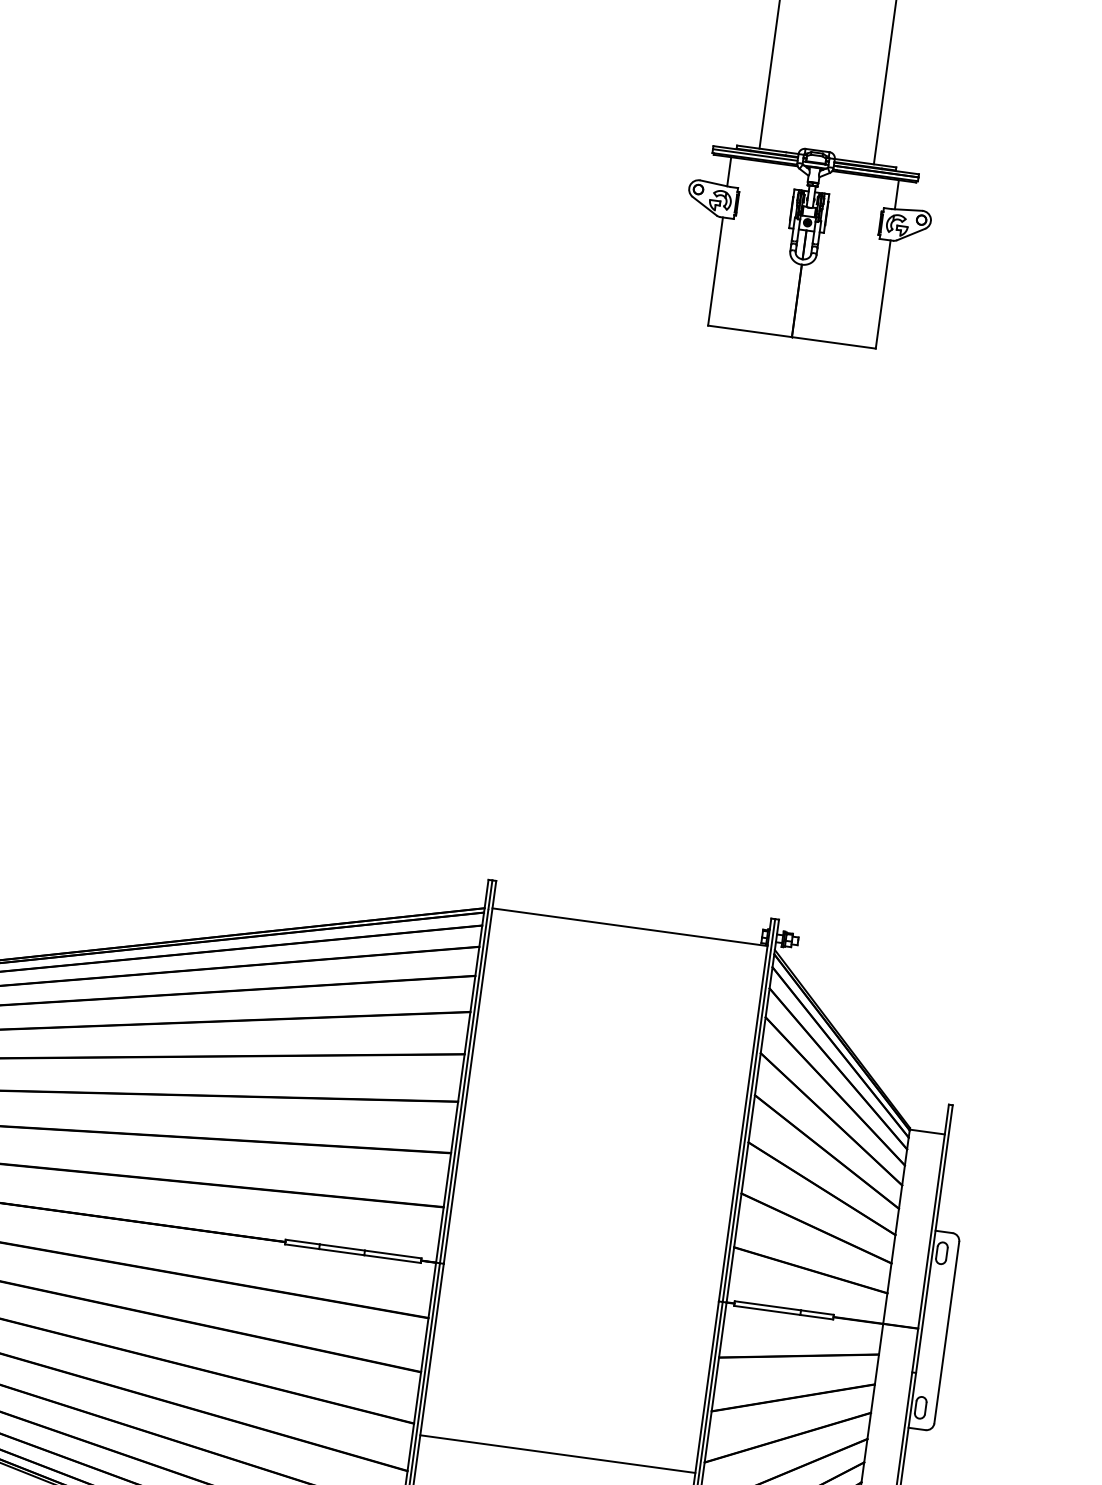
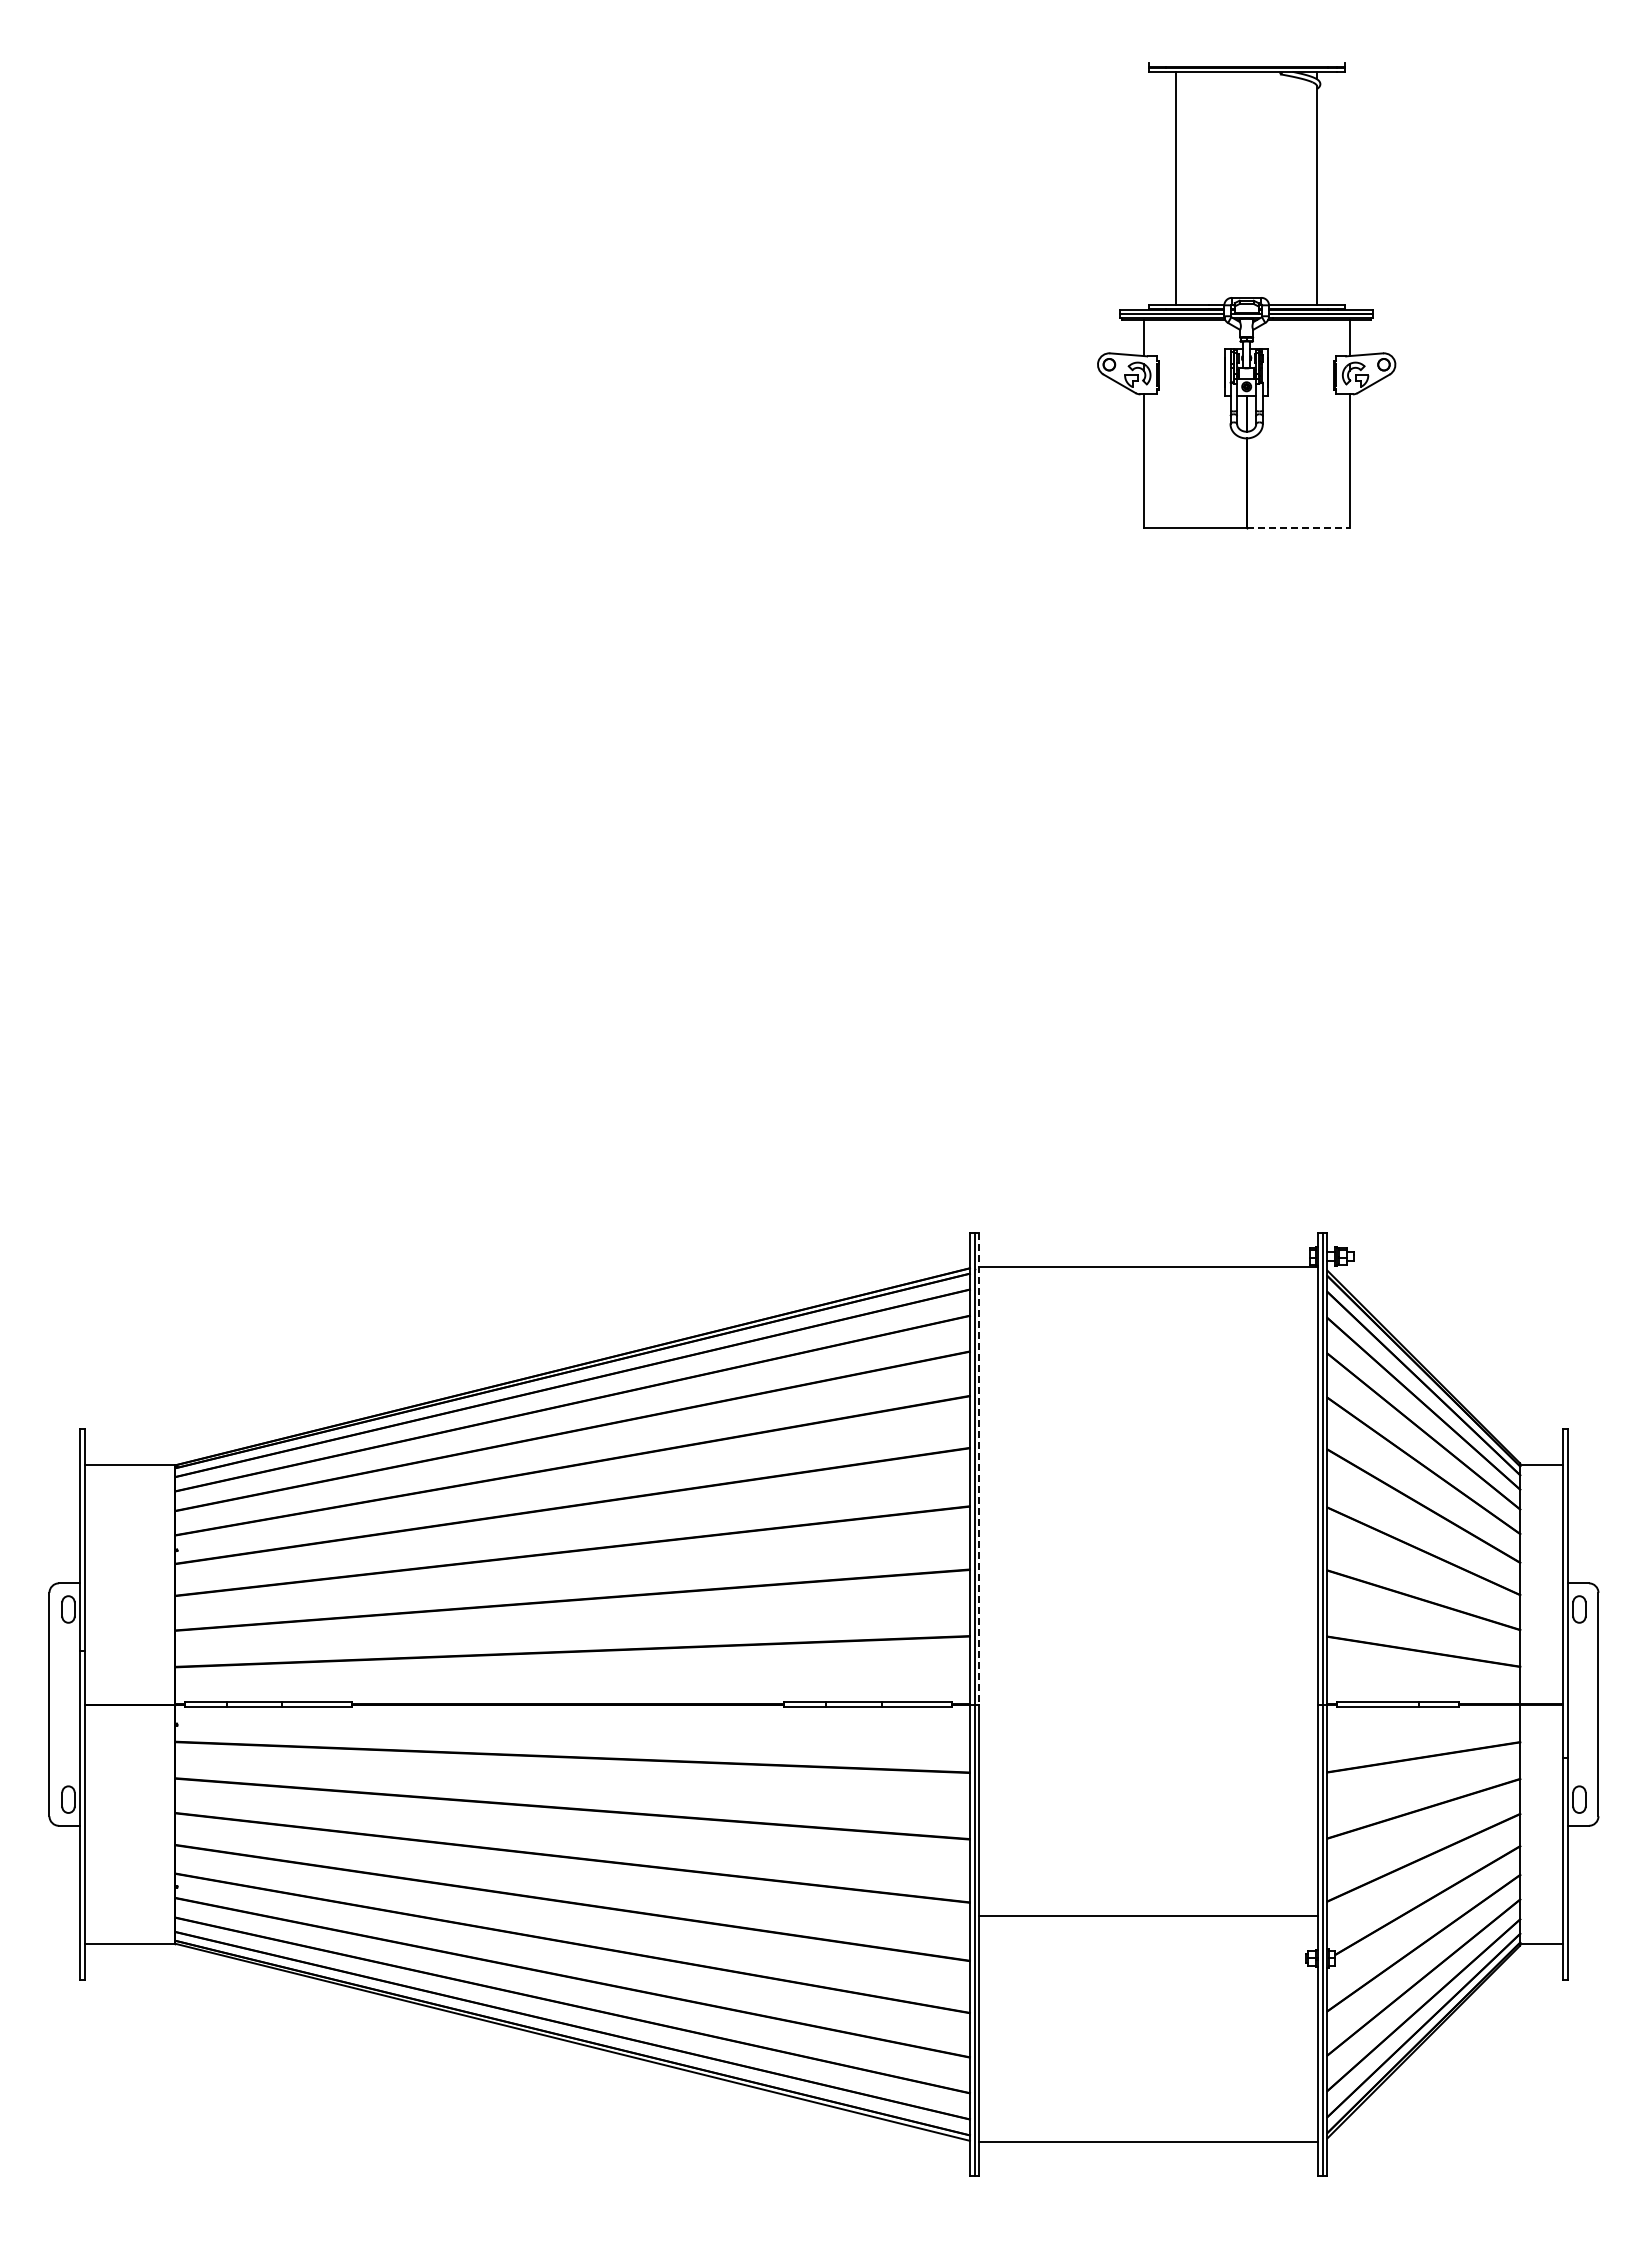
line: (834, 342) -> (1298, 527), solid -> dashed
line: (470, 1072) -> (979, 1469), solid -> dashed

